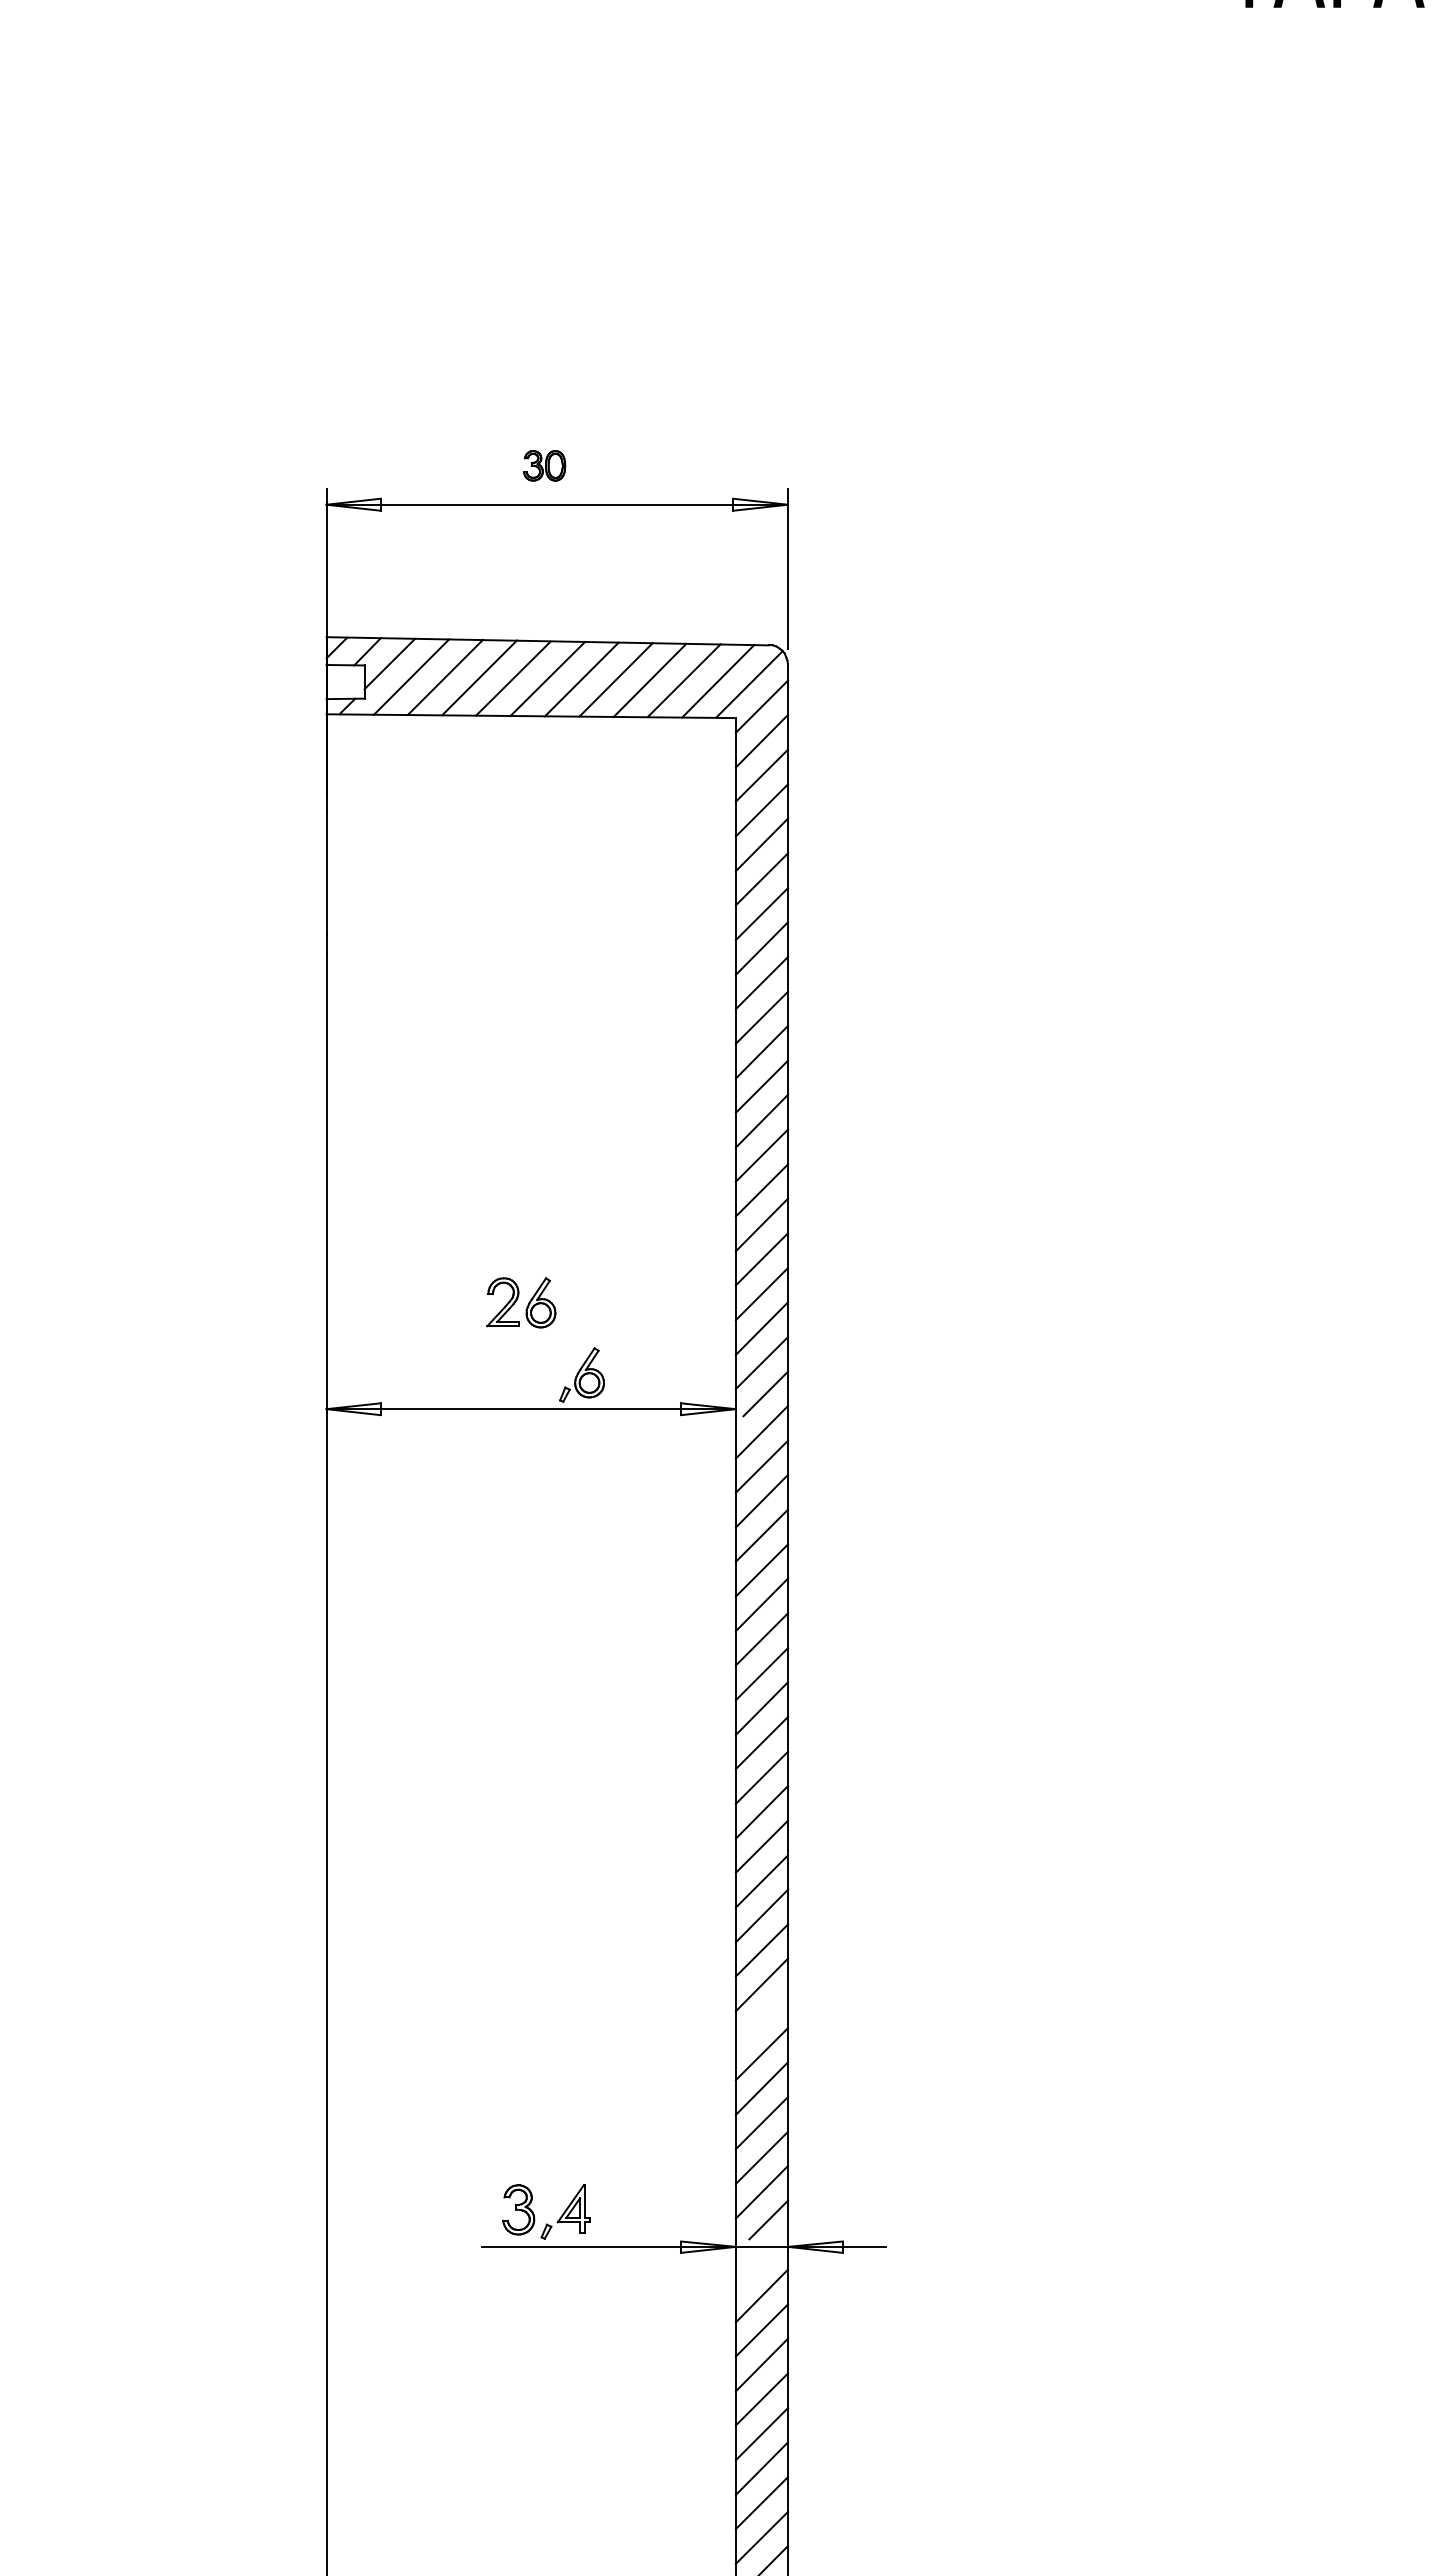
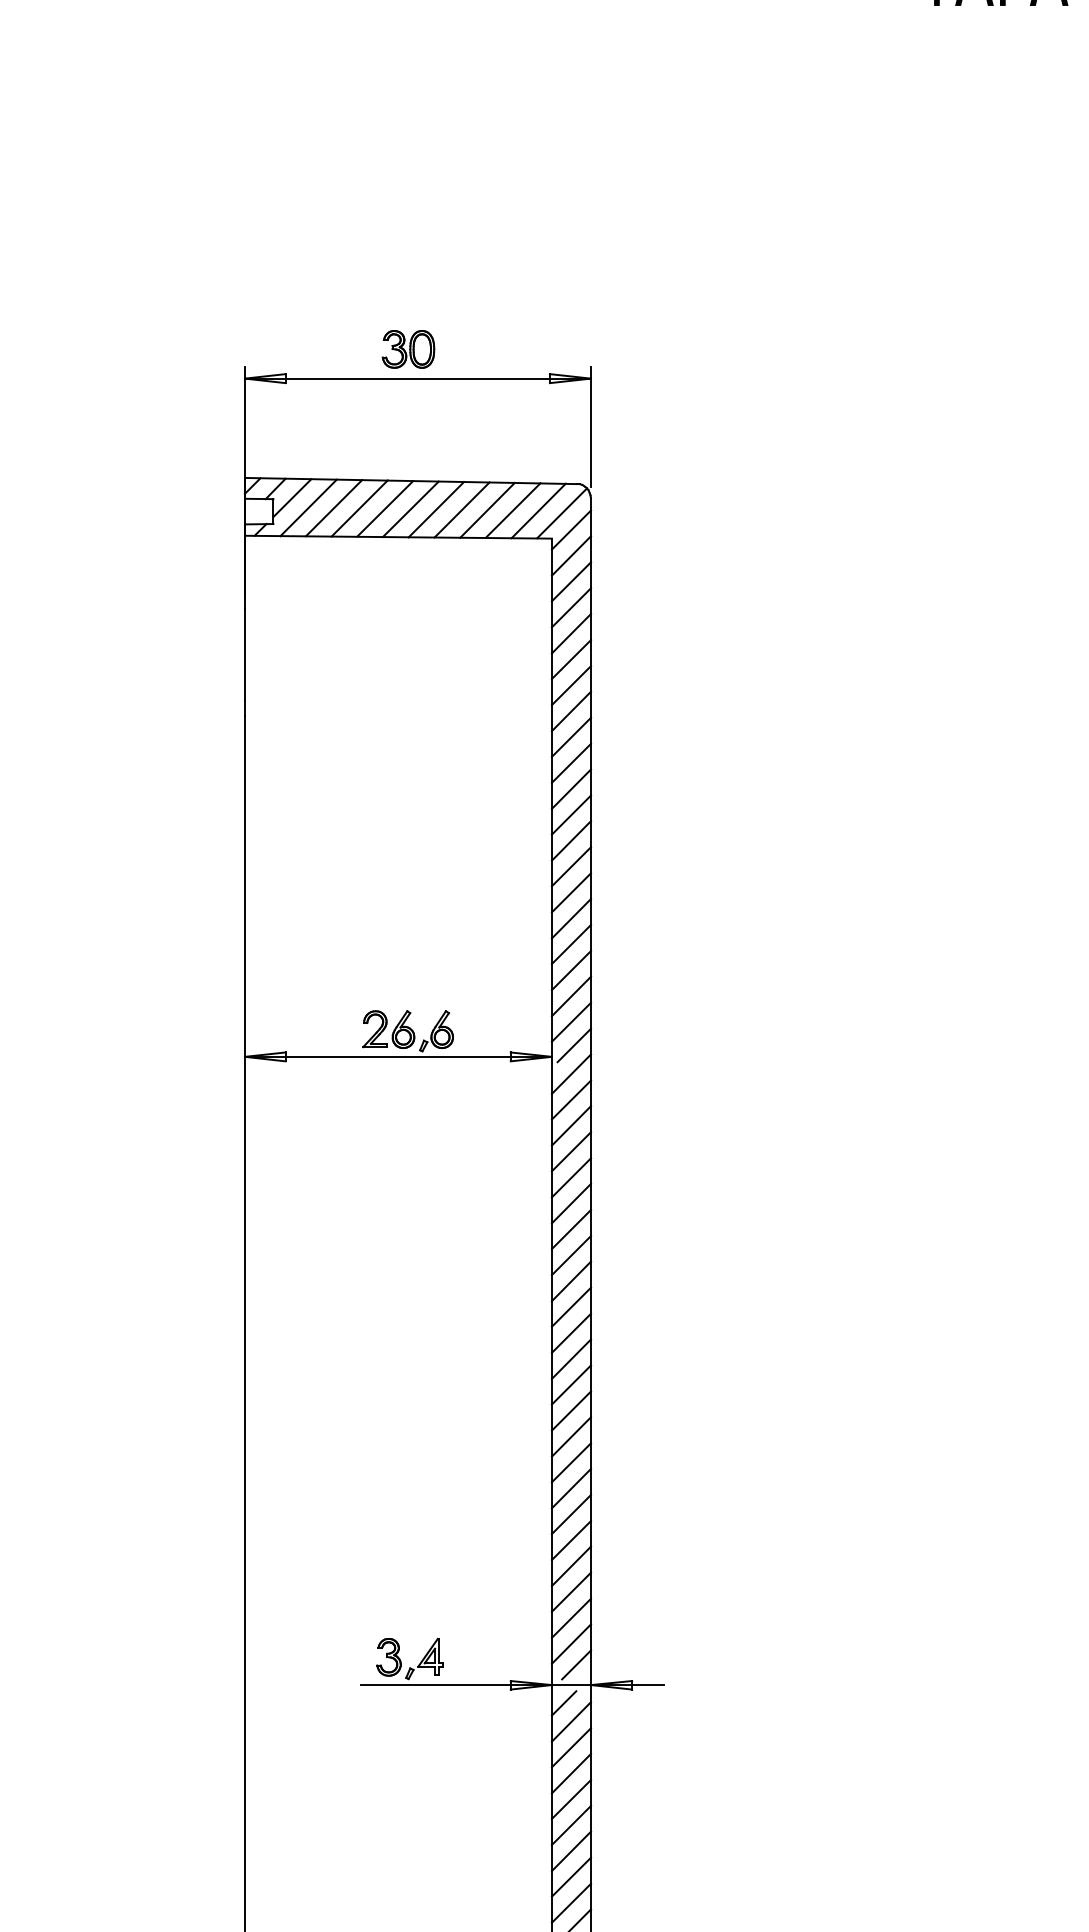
part: (544, 465) -> (408, 349), size x1.67
part: (521, 1302) -> (388, 1029), moved
line: (761, 2019) -> (571, 1514), added
line: (751, 2271) -> (563, 1703), added

